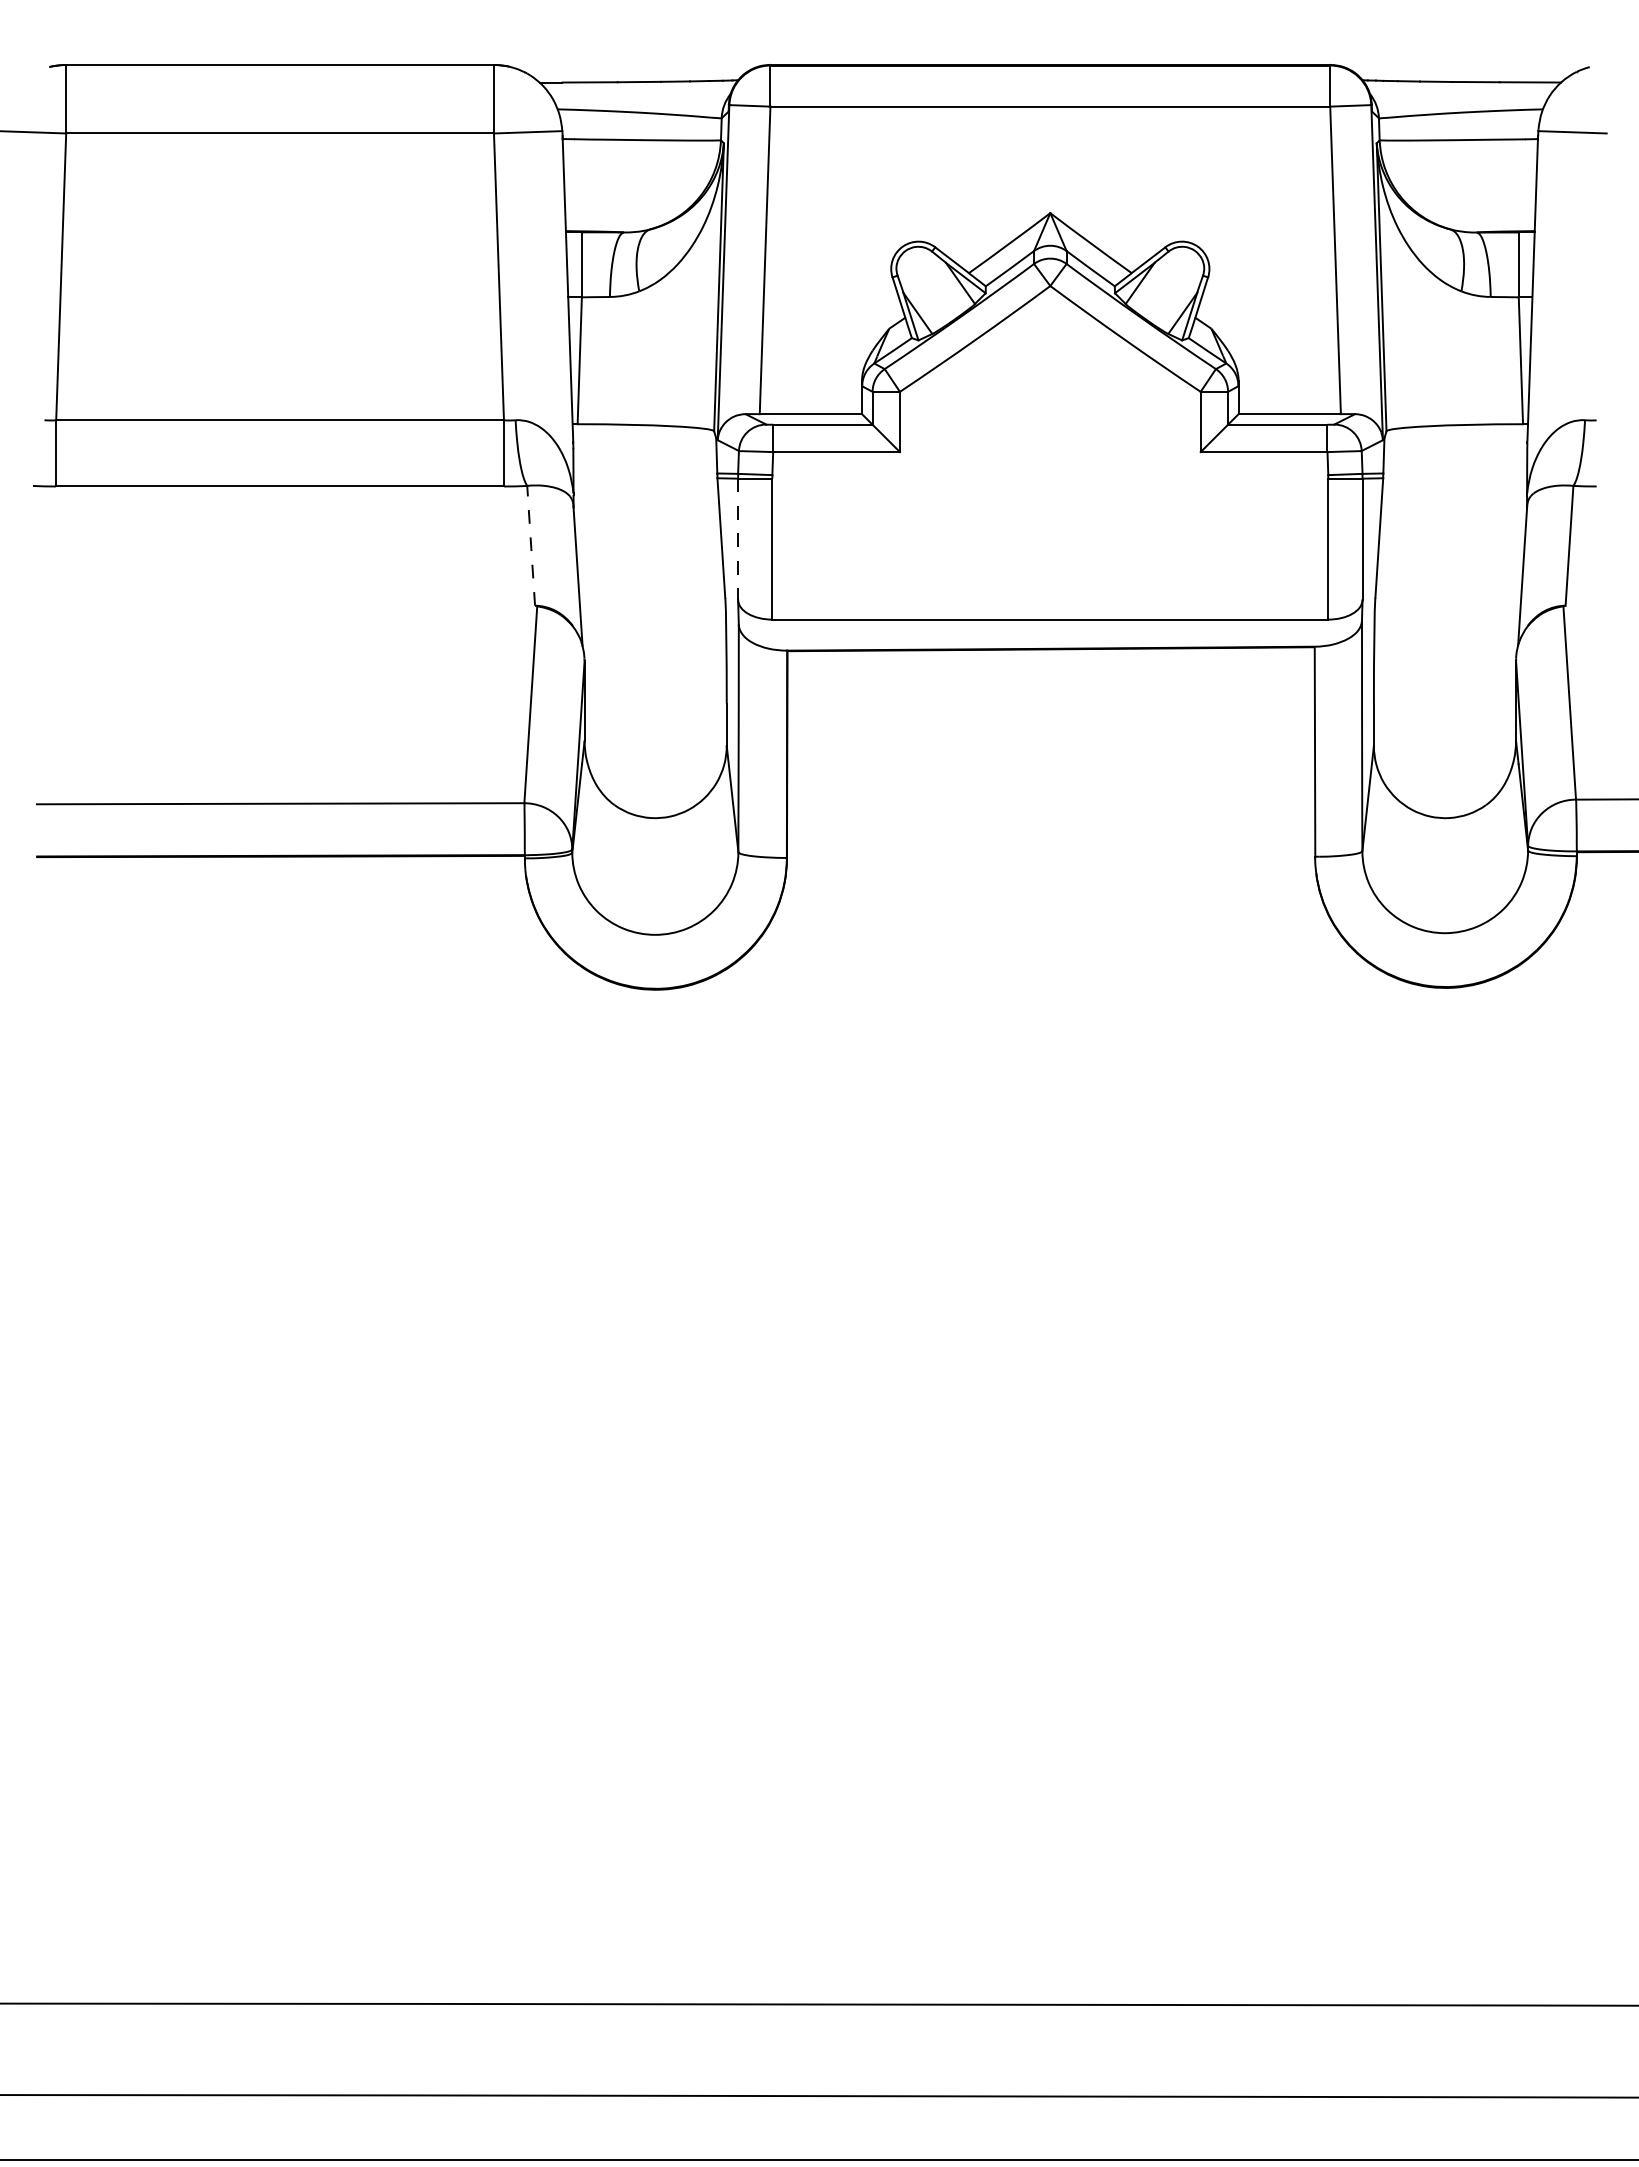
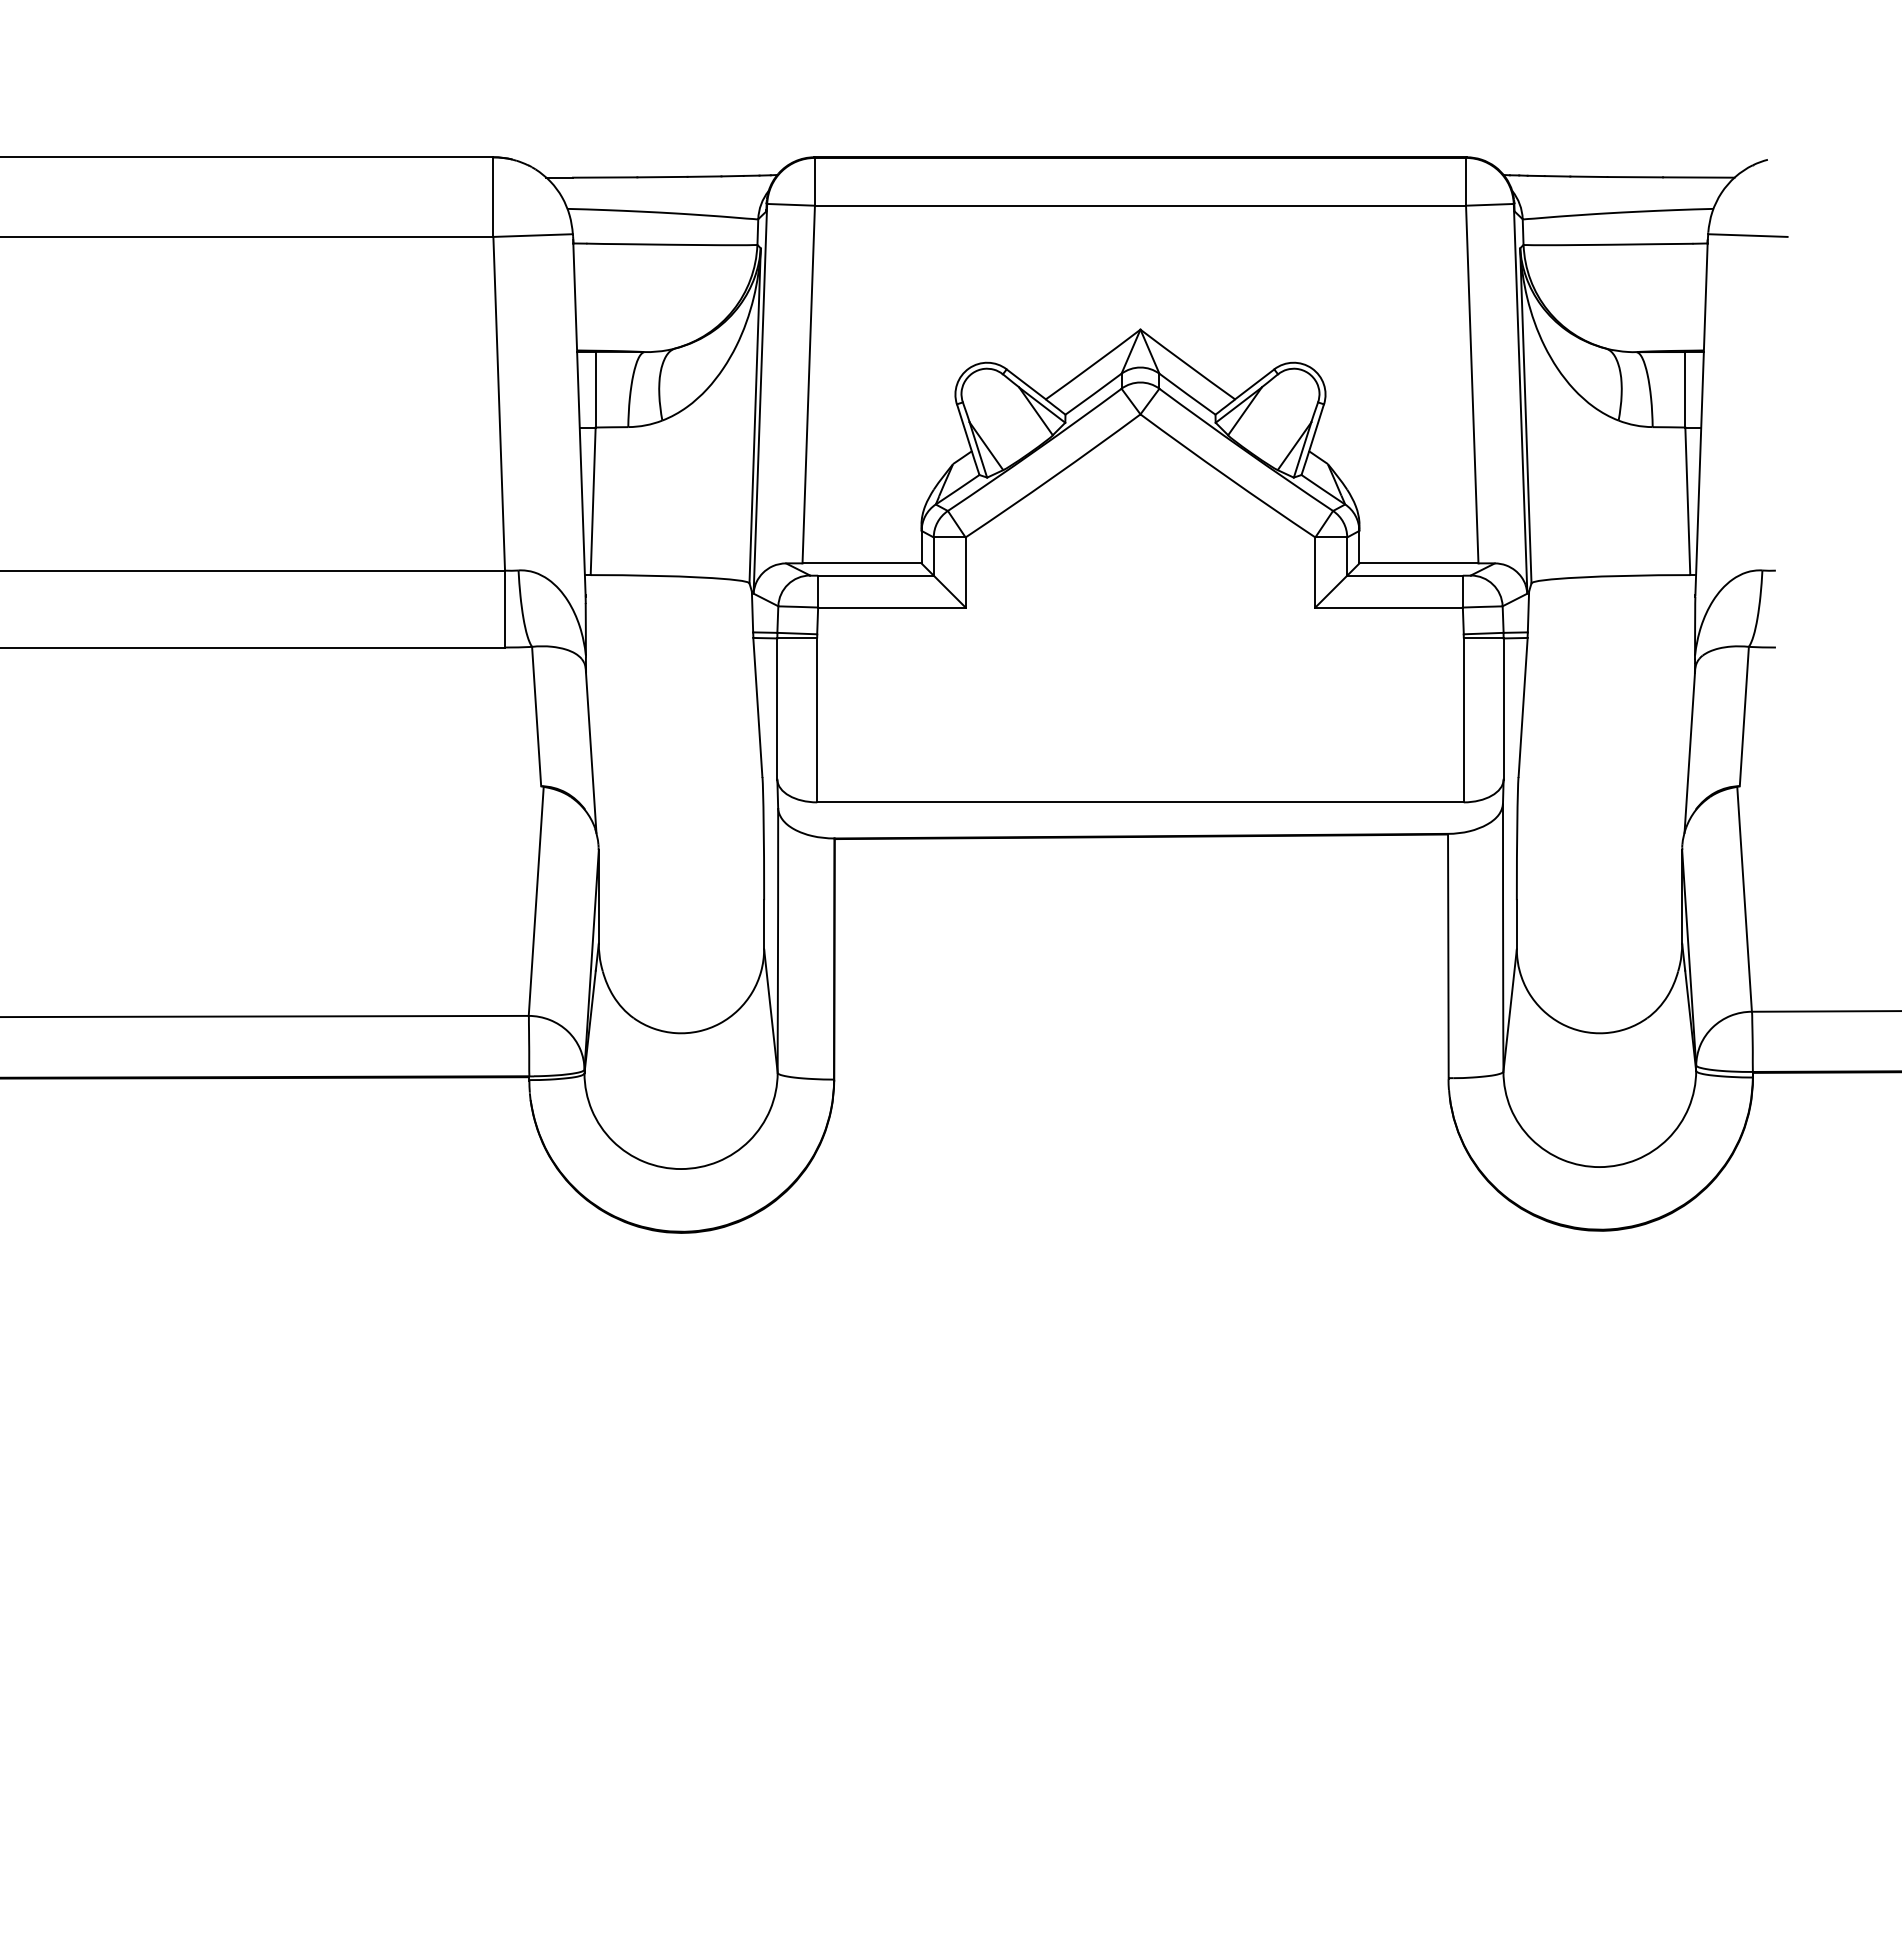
line: (738, 539) -> (777, 709), dashed -> solid
line: (531, 545) -> (537, 716), dashed -> solid

